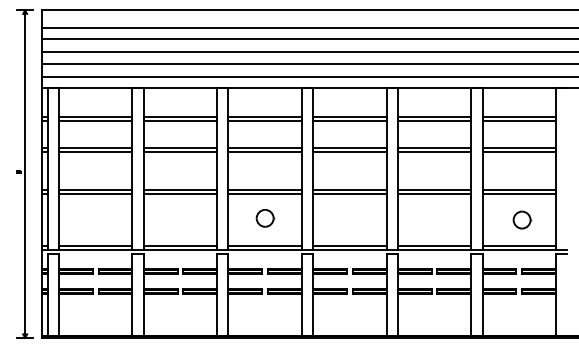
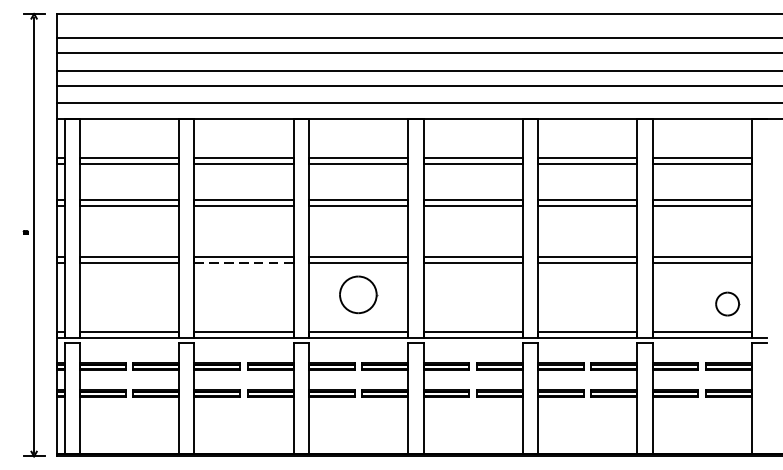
line: (180, 194) -> (244, 262), solid -> dashed
part: (265, 218) -> (359, 295), size x1.6
part: (522, 219) -> (728, 303), moved

